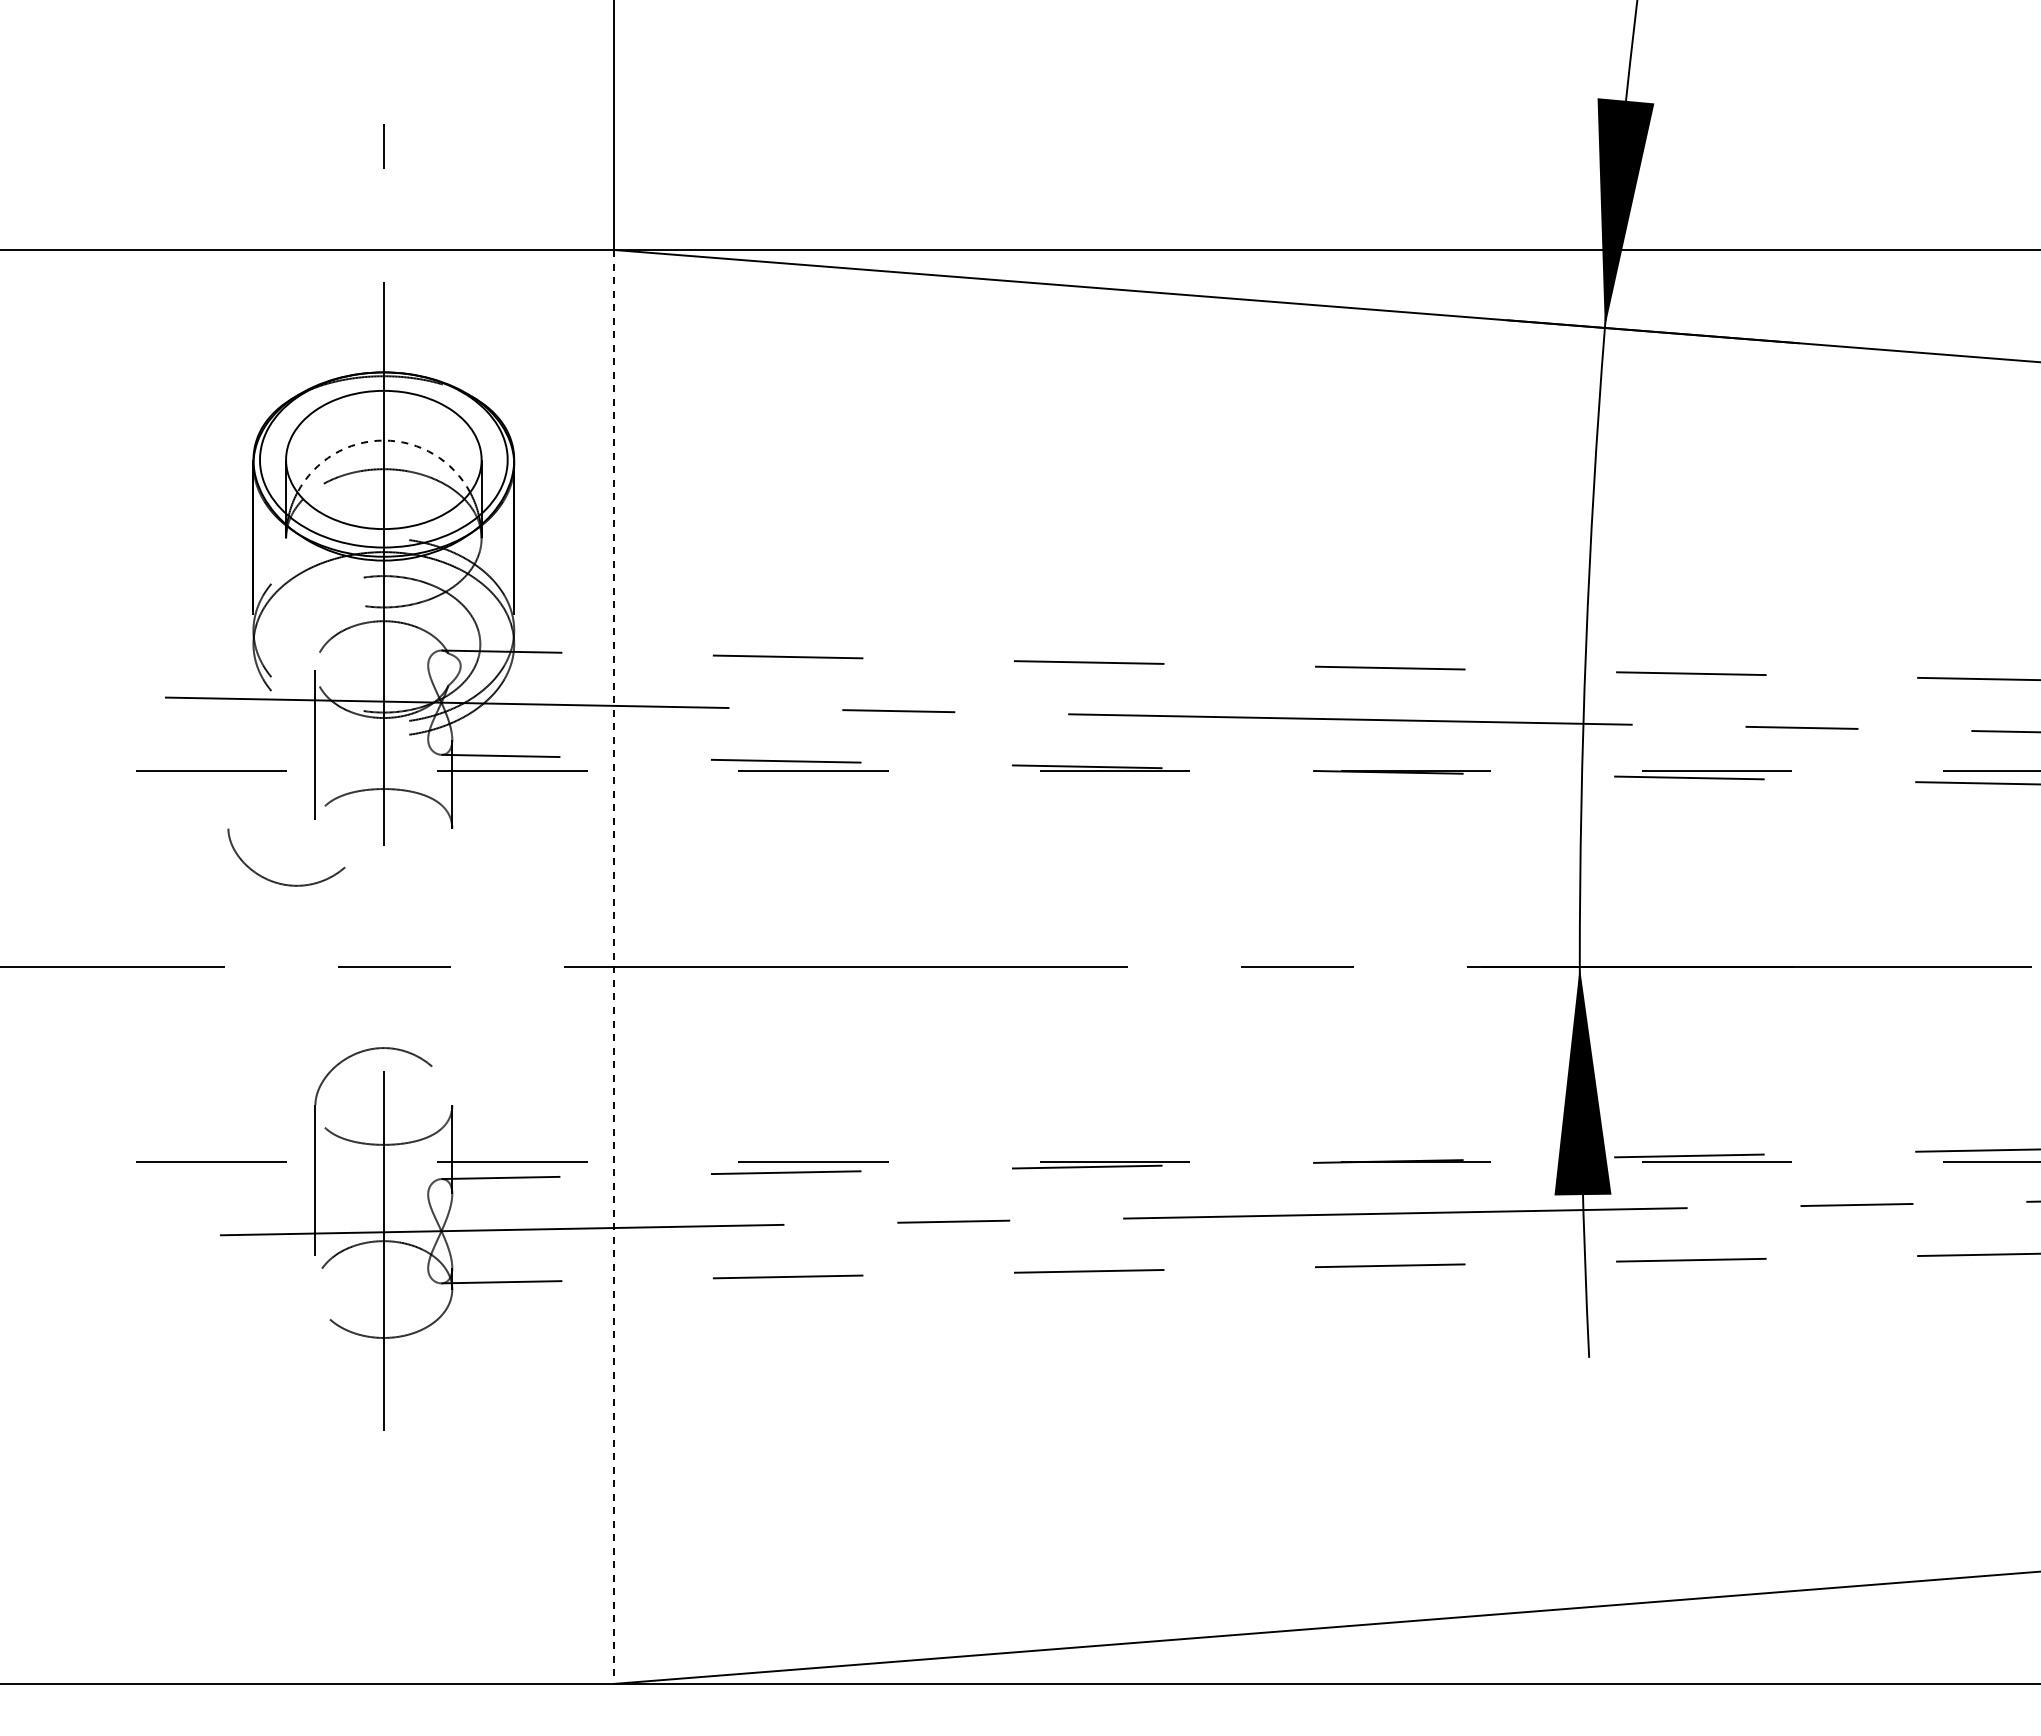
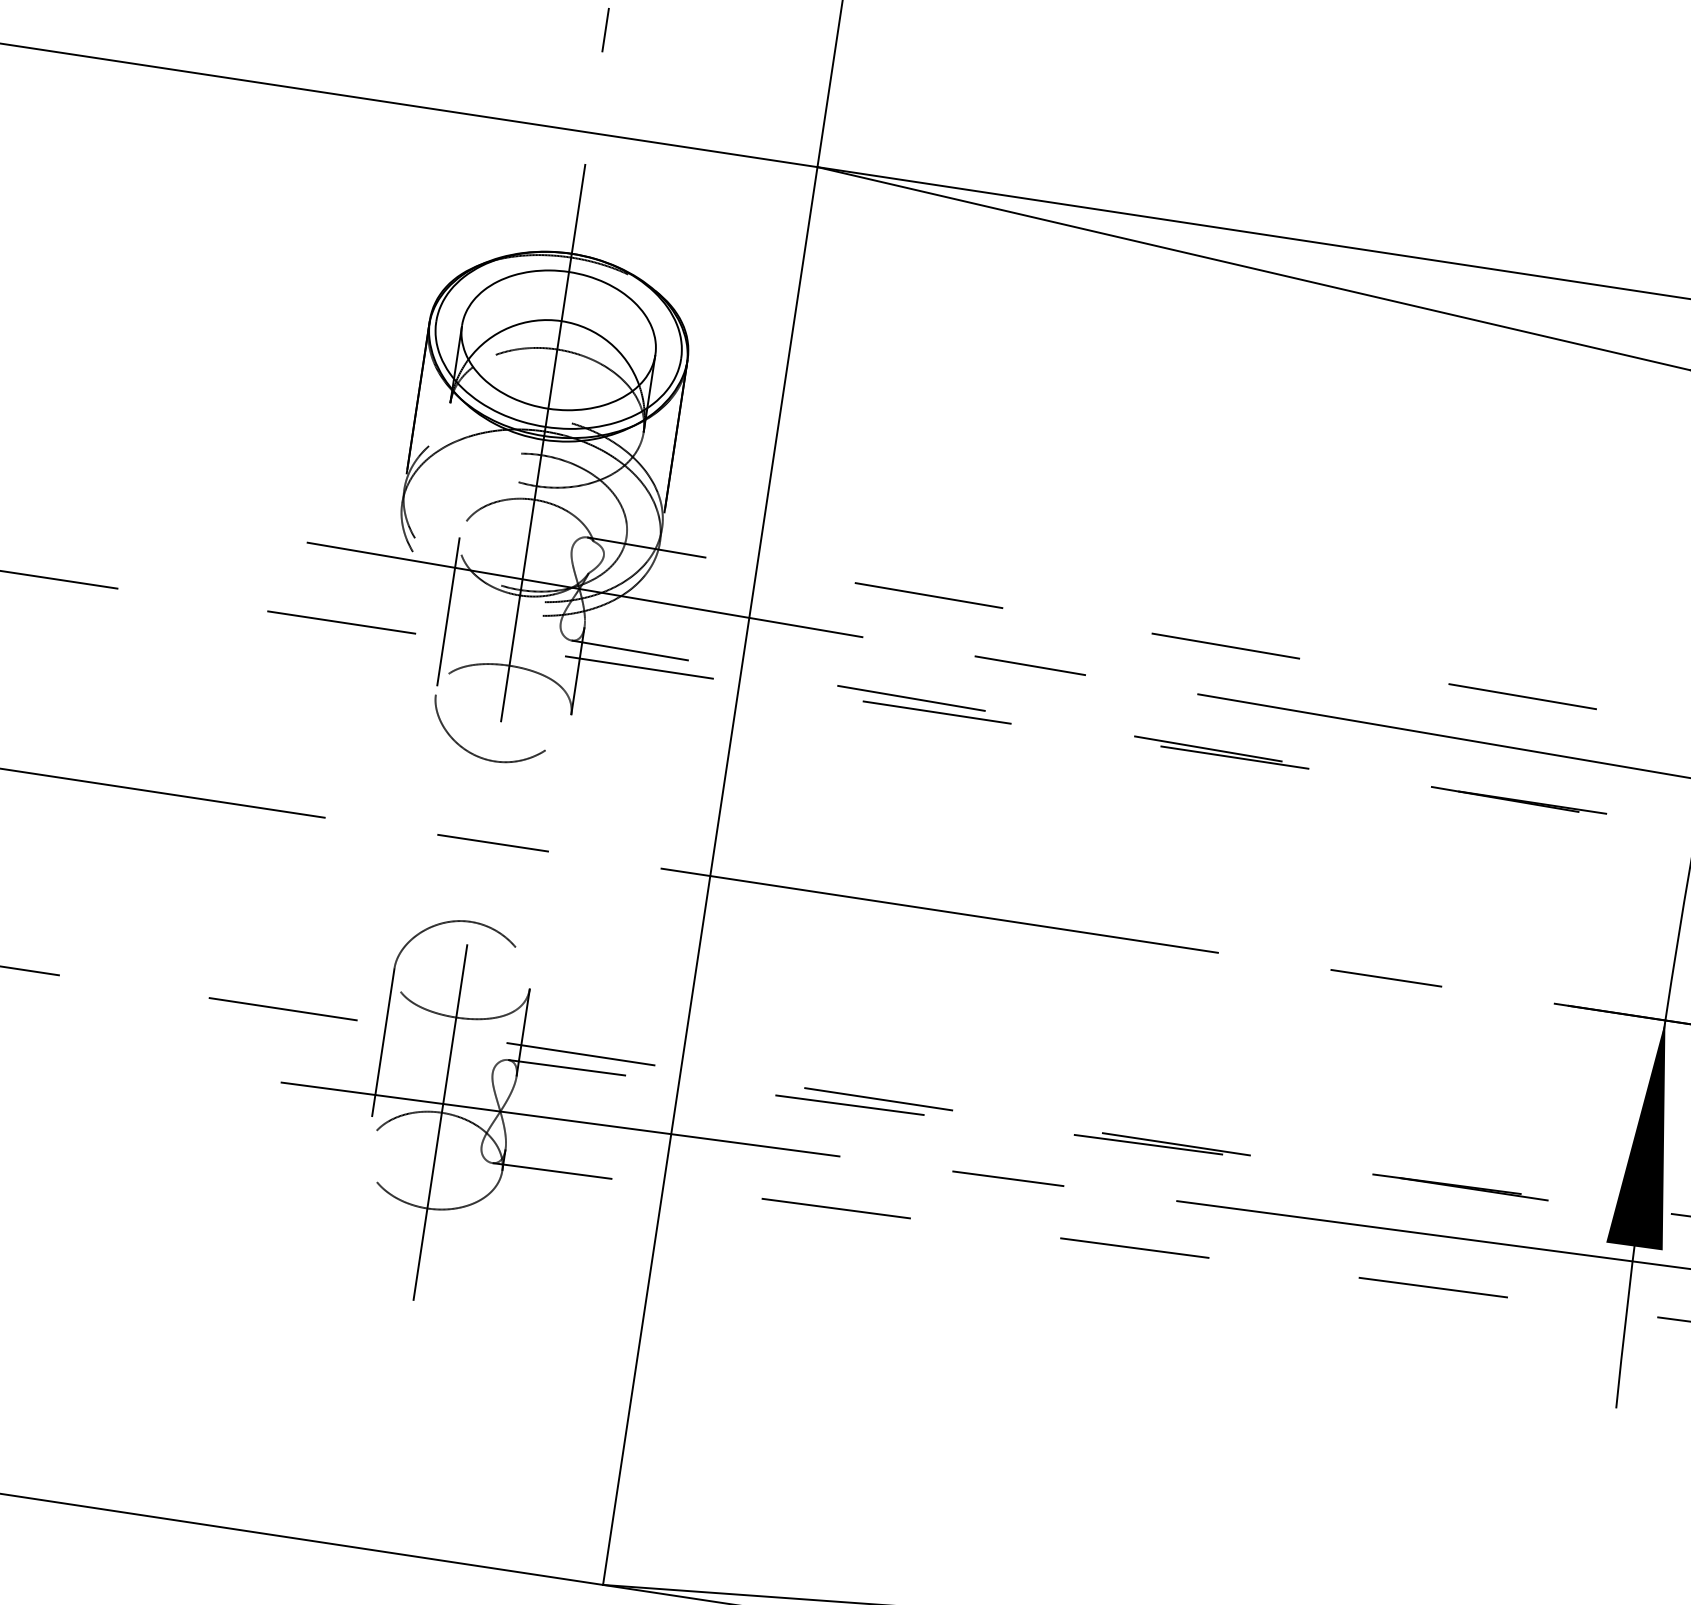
arc: (383, 440) -> (561, 321), dashed -> solid
curve: (279, 882) -> (478, 755), moved
line: (613, 966) -> (710, 875), dashed -> solid

